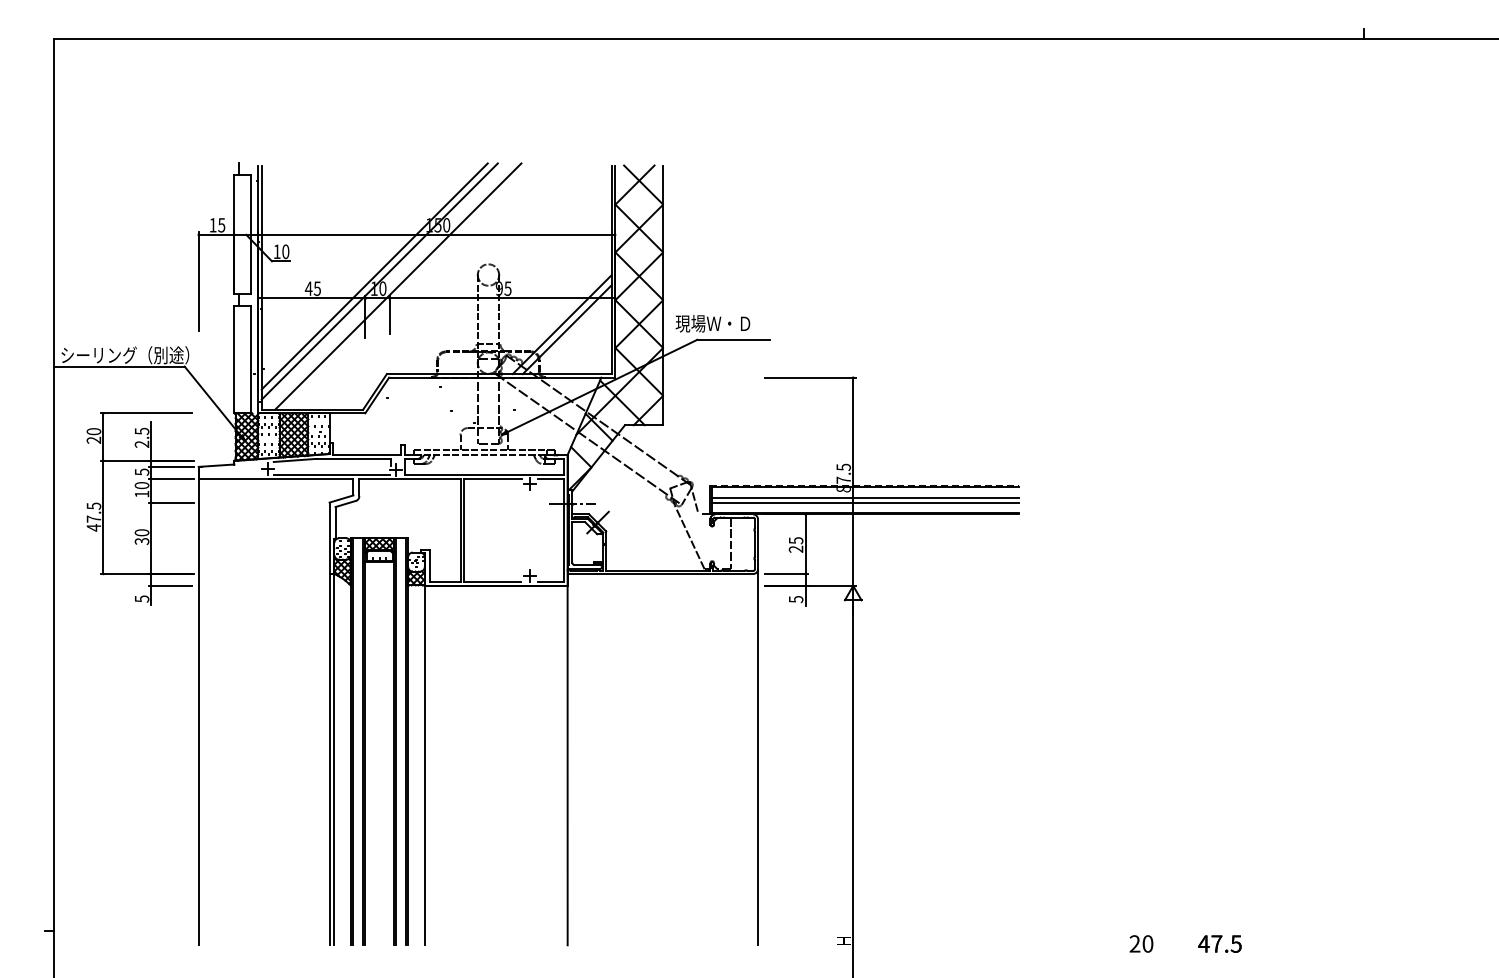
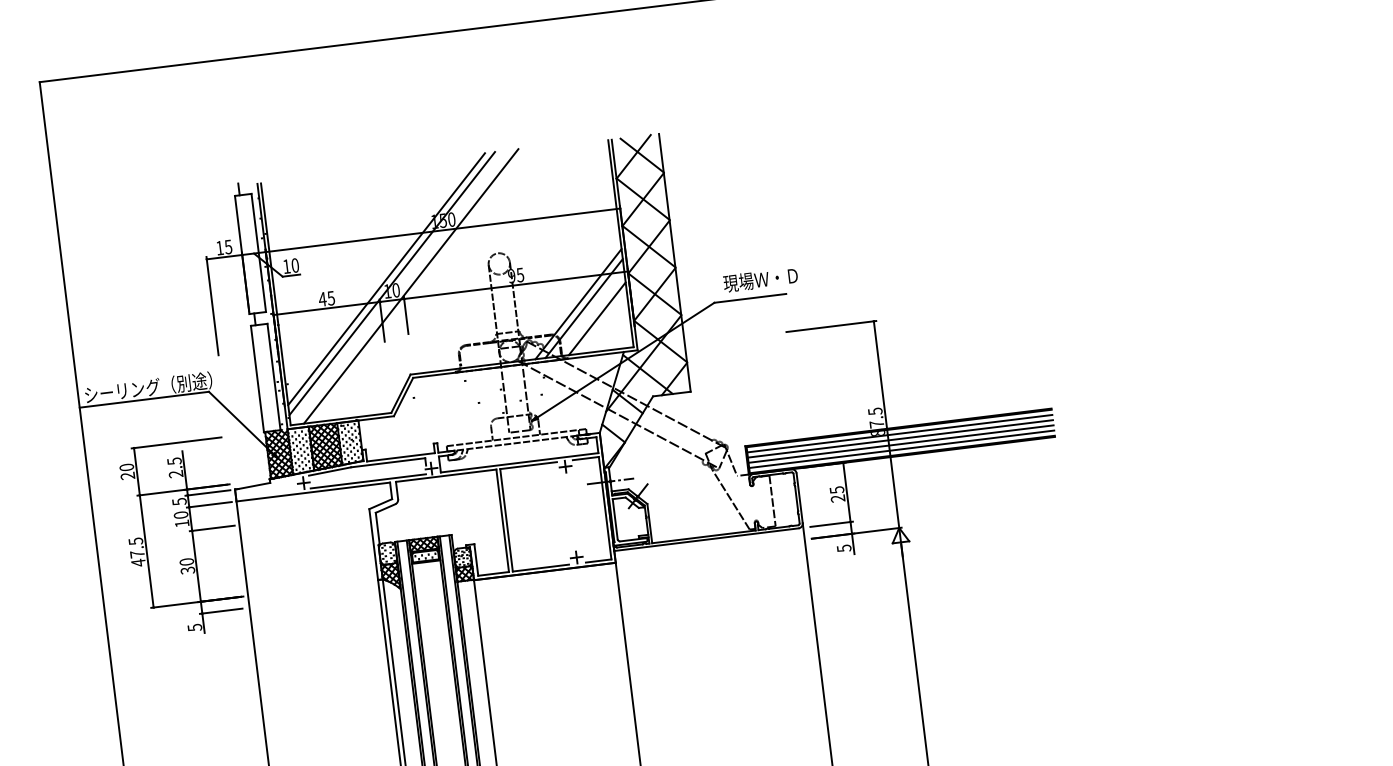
text: (712, 323) -> (760, 279), moved
line: (578, 341) -> (596, 318), added
line: (865, 485) -> (899, 426), dashed -> solid
line: (864, 492) -> (899, 433), added
line: (864, 508) -> (900, 449), added

